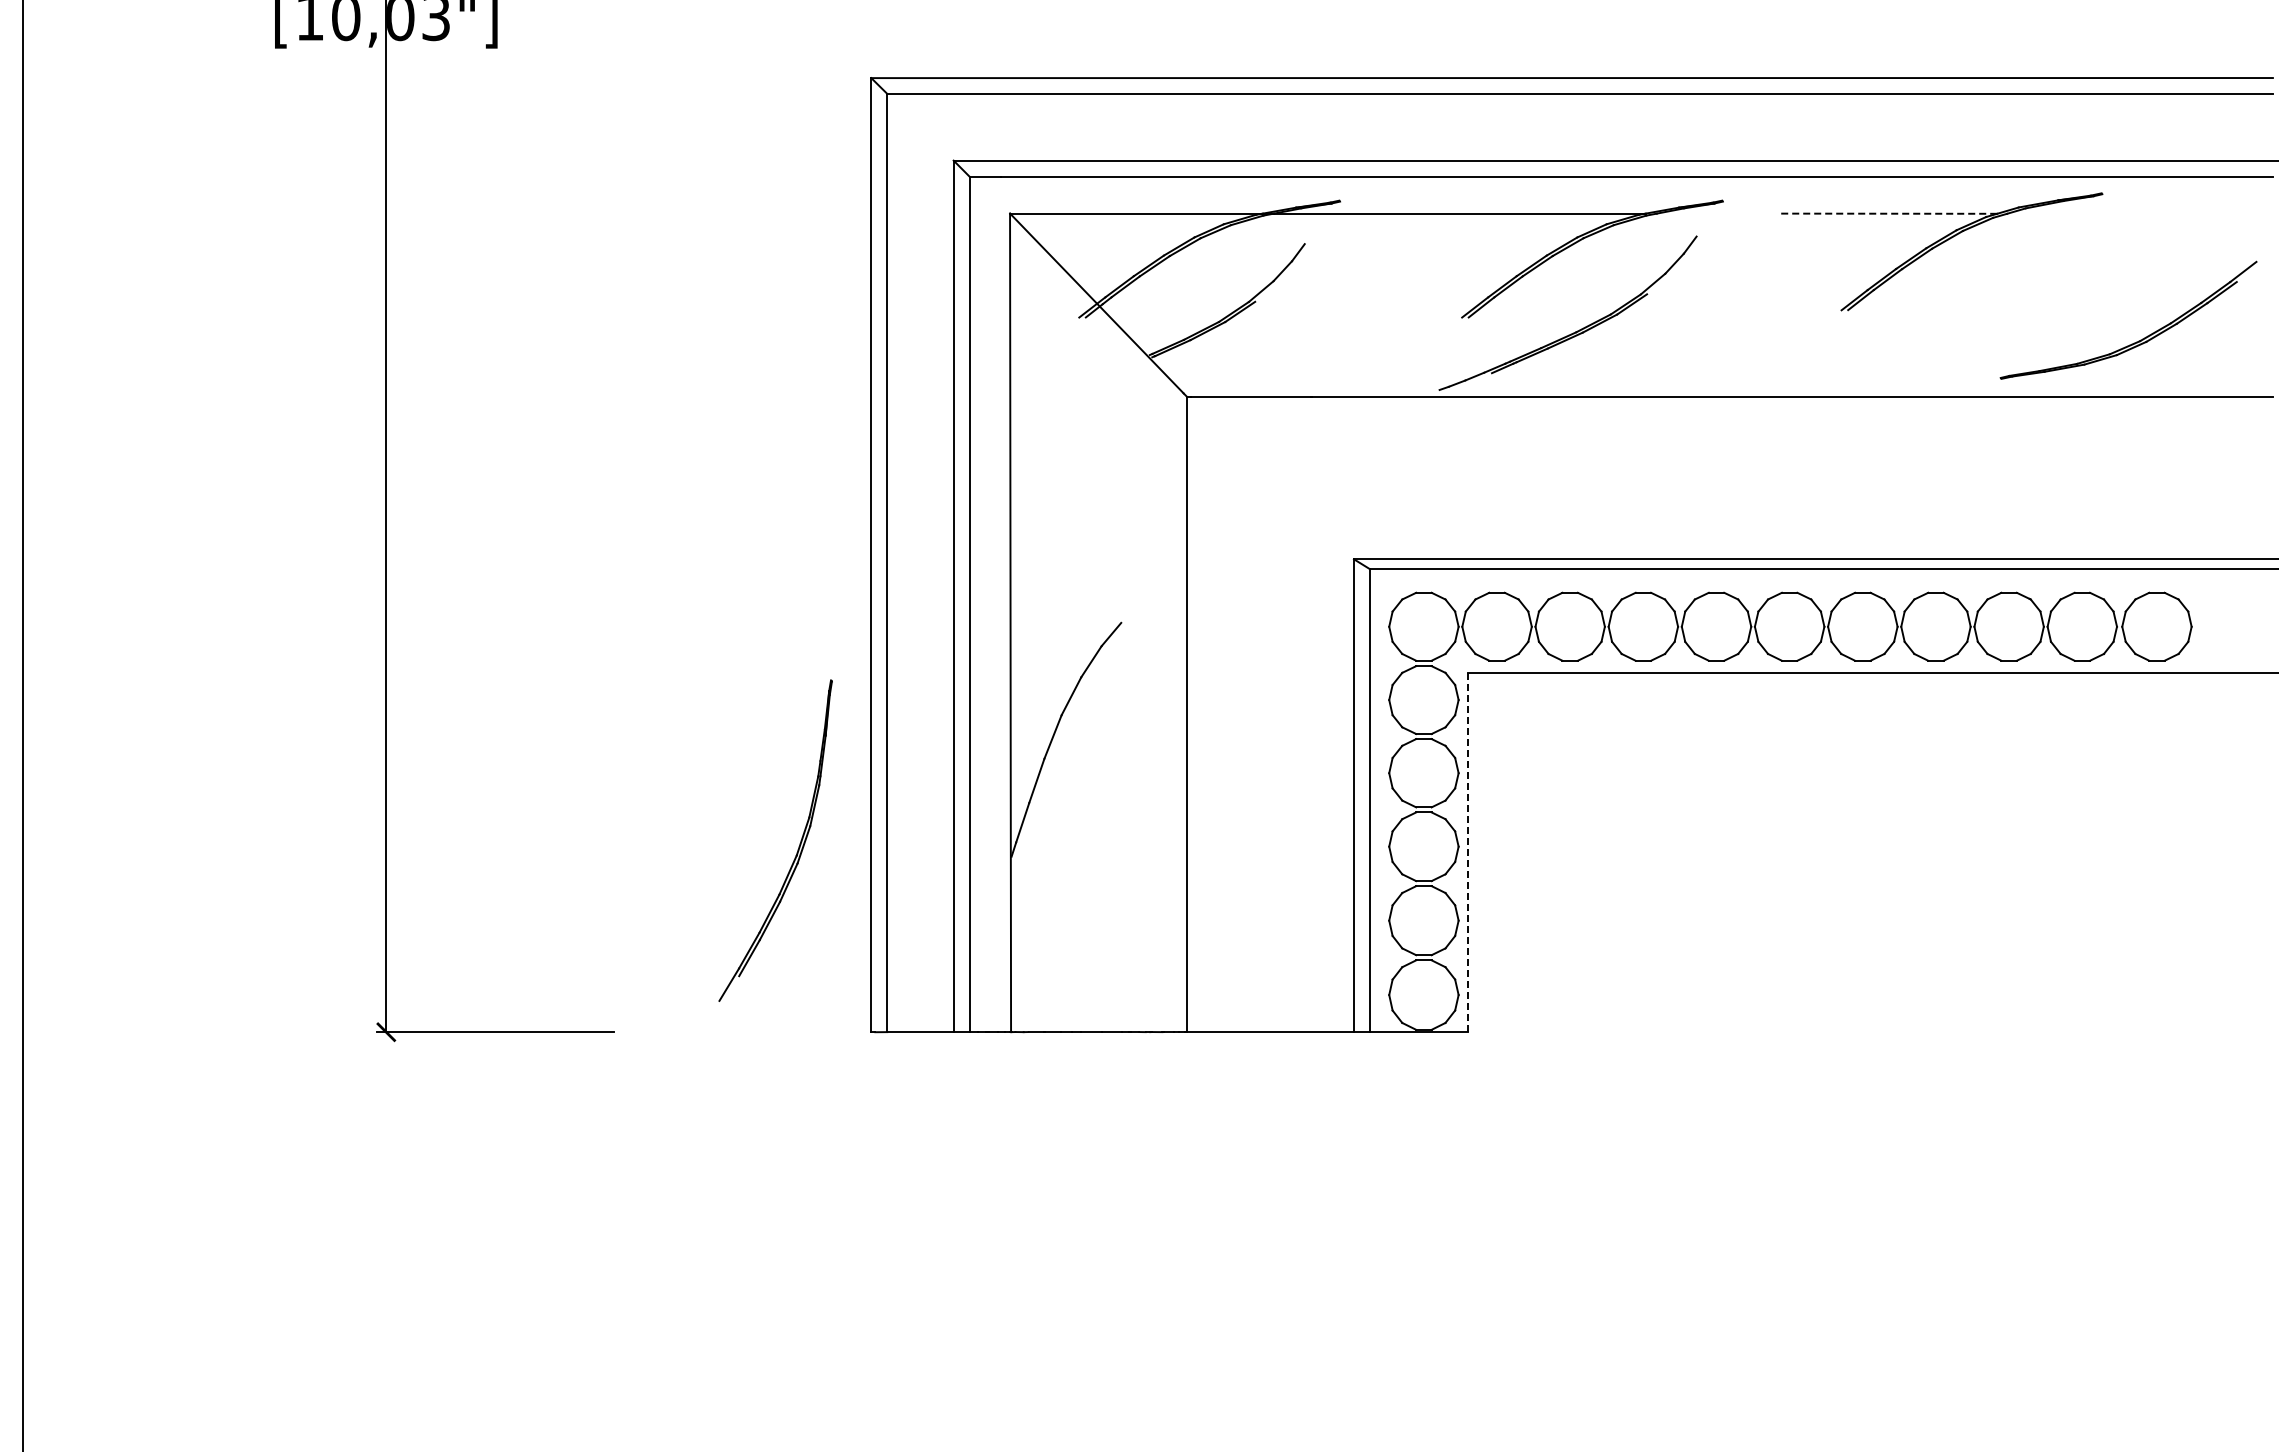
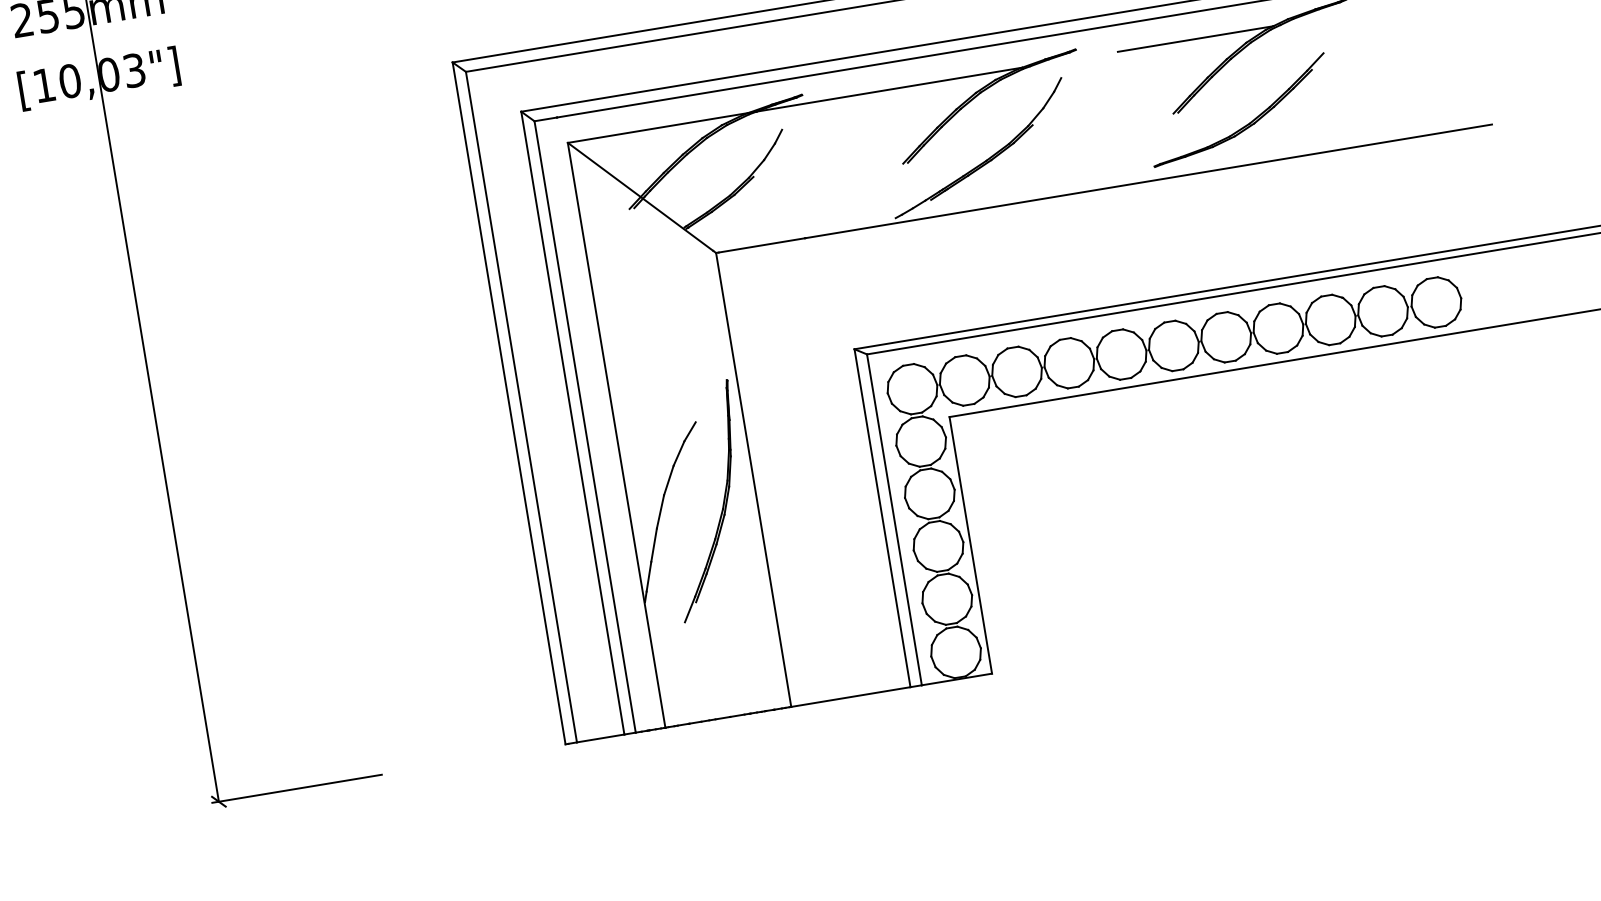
line: (1888, 213) -> (1195, 38), dashed -> solid
part: (2138, 340) -> (1248, 123), moved
part: (798, 846) -> (723, 502), moved
line: (1468, 852) -> (971, 545), dashed -> solid

